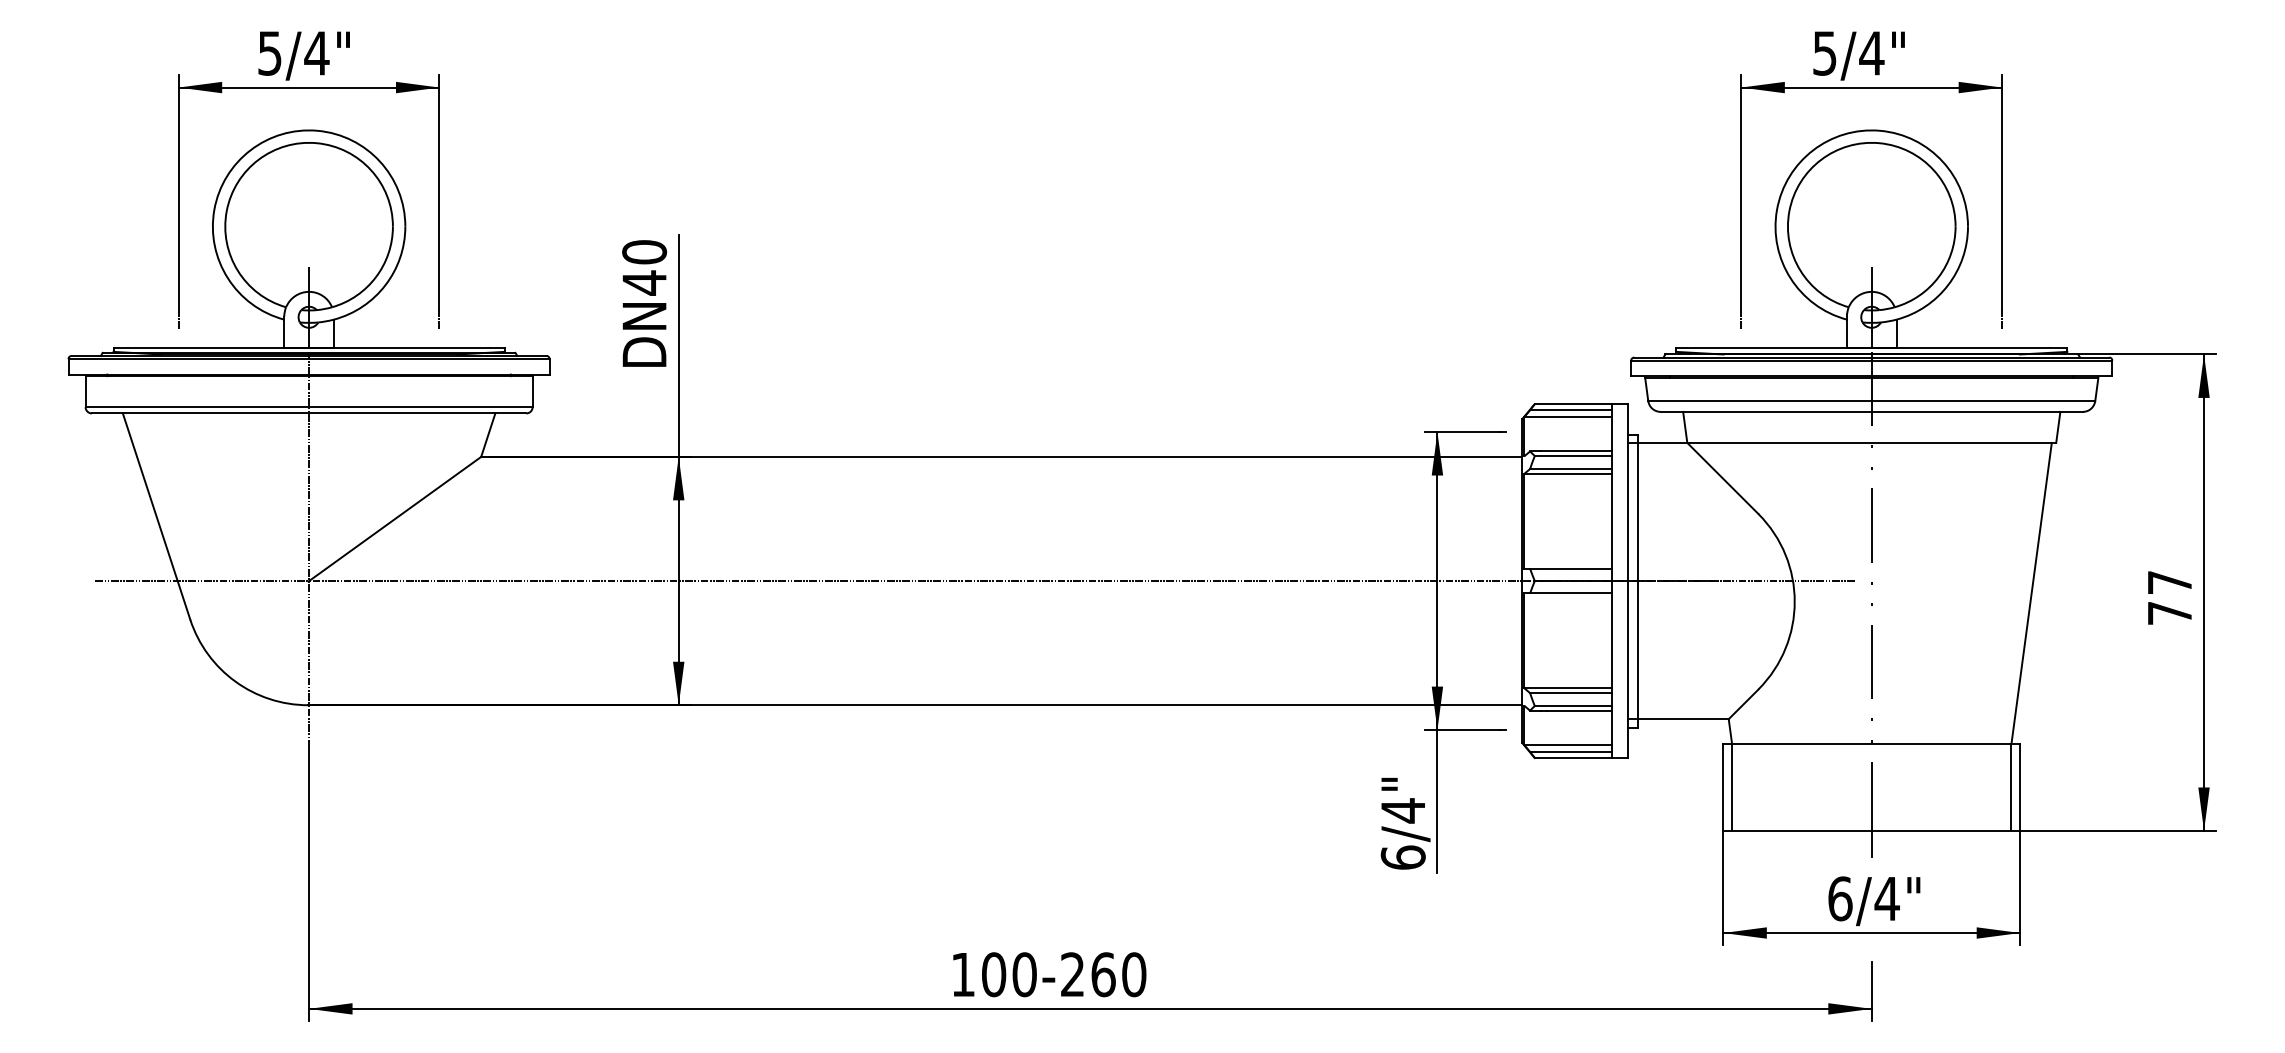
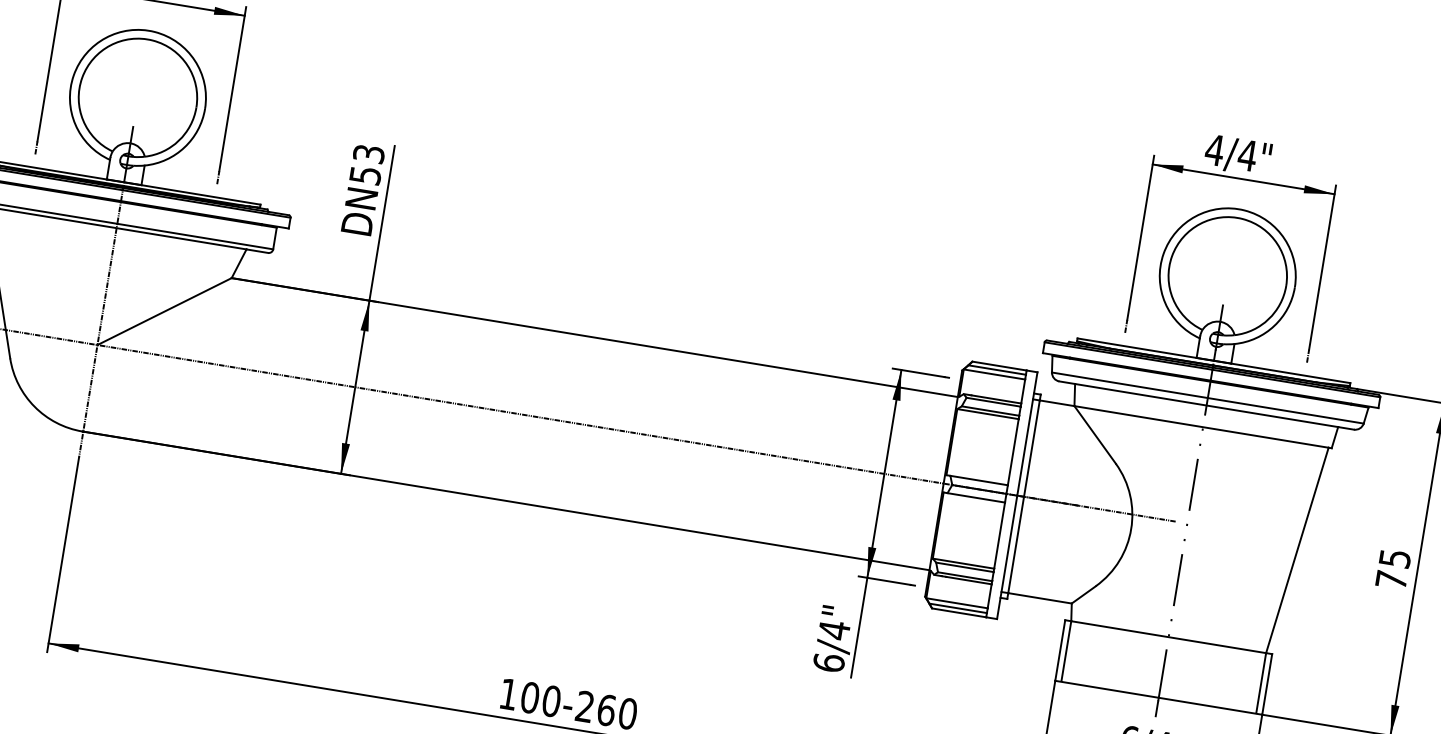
text: (1824, 53) -> (1214, 150), 5/4" -> 4/4"
text: (644, 267) -> (367, 164), 40 -> 53
text: (2170, 582) -> (1395, 558), 77 -> 75

